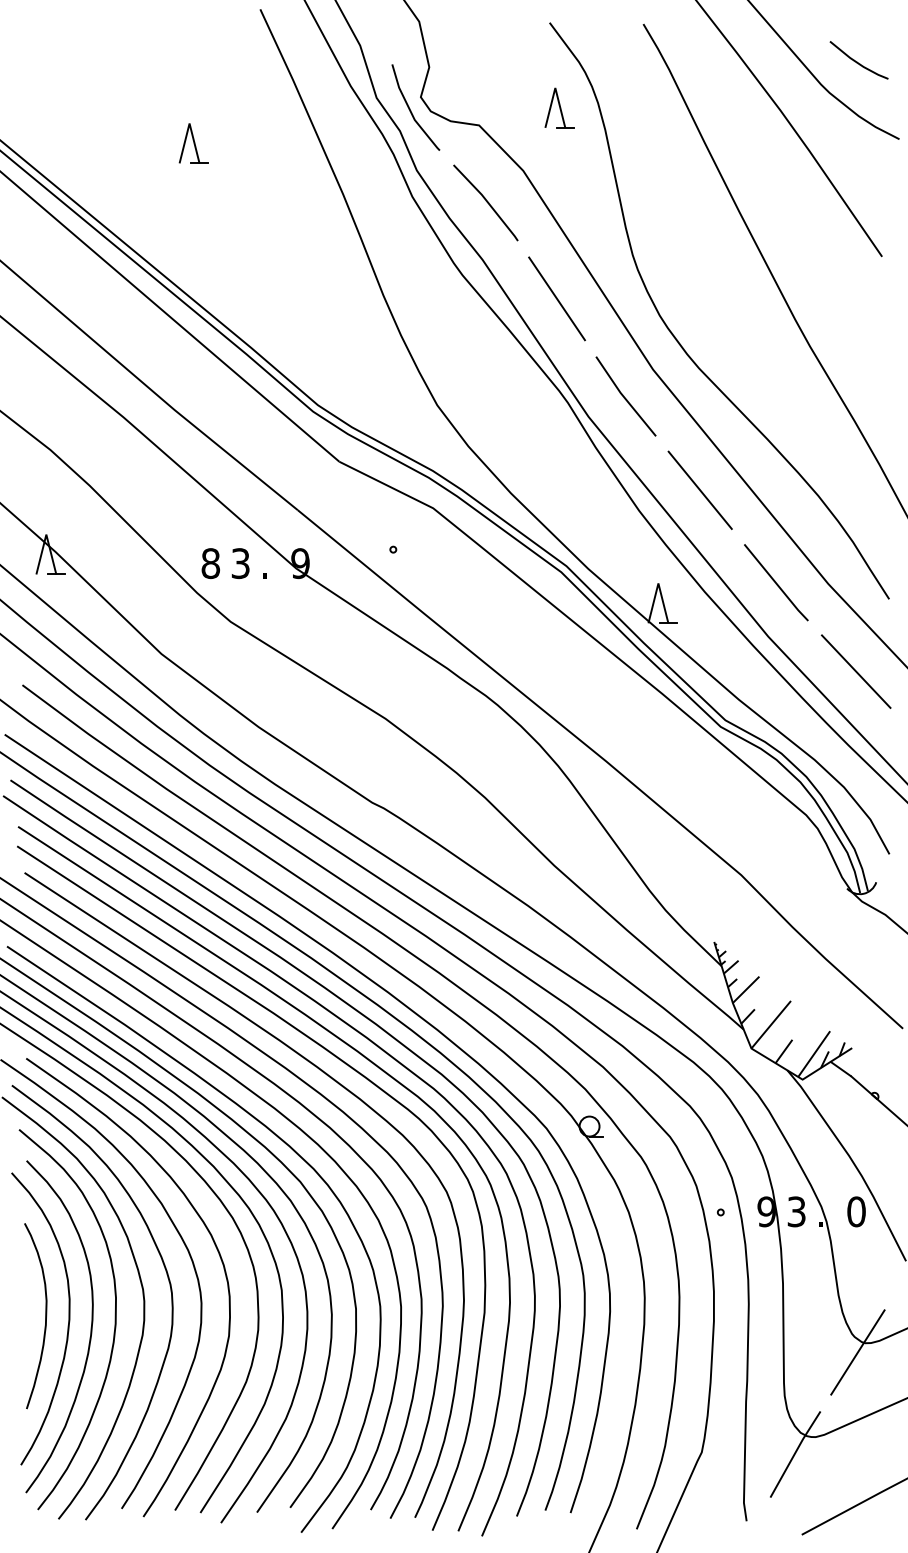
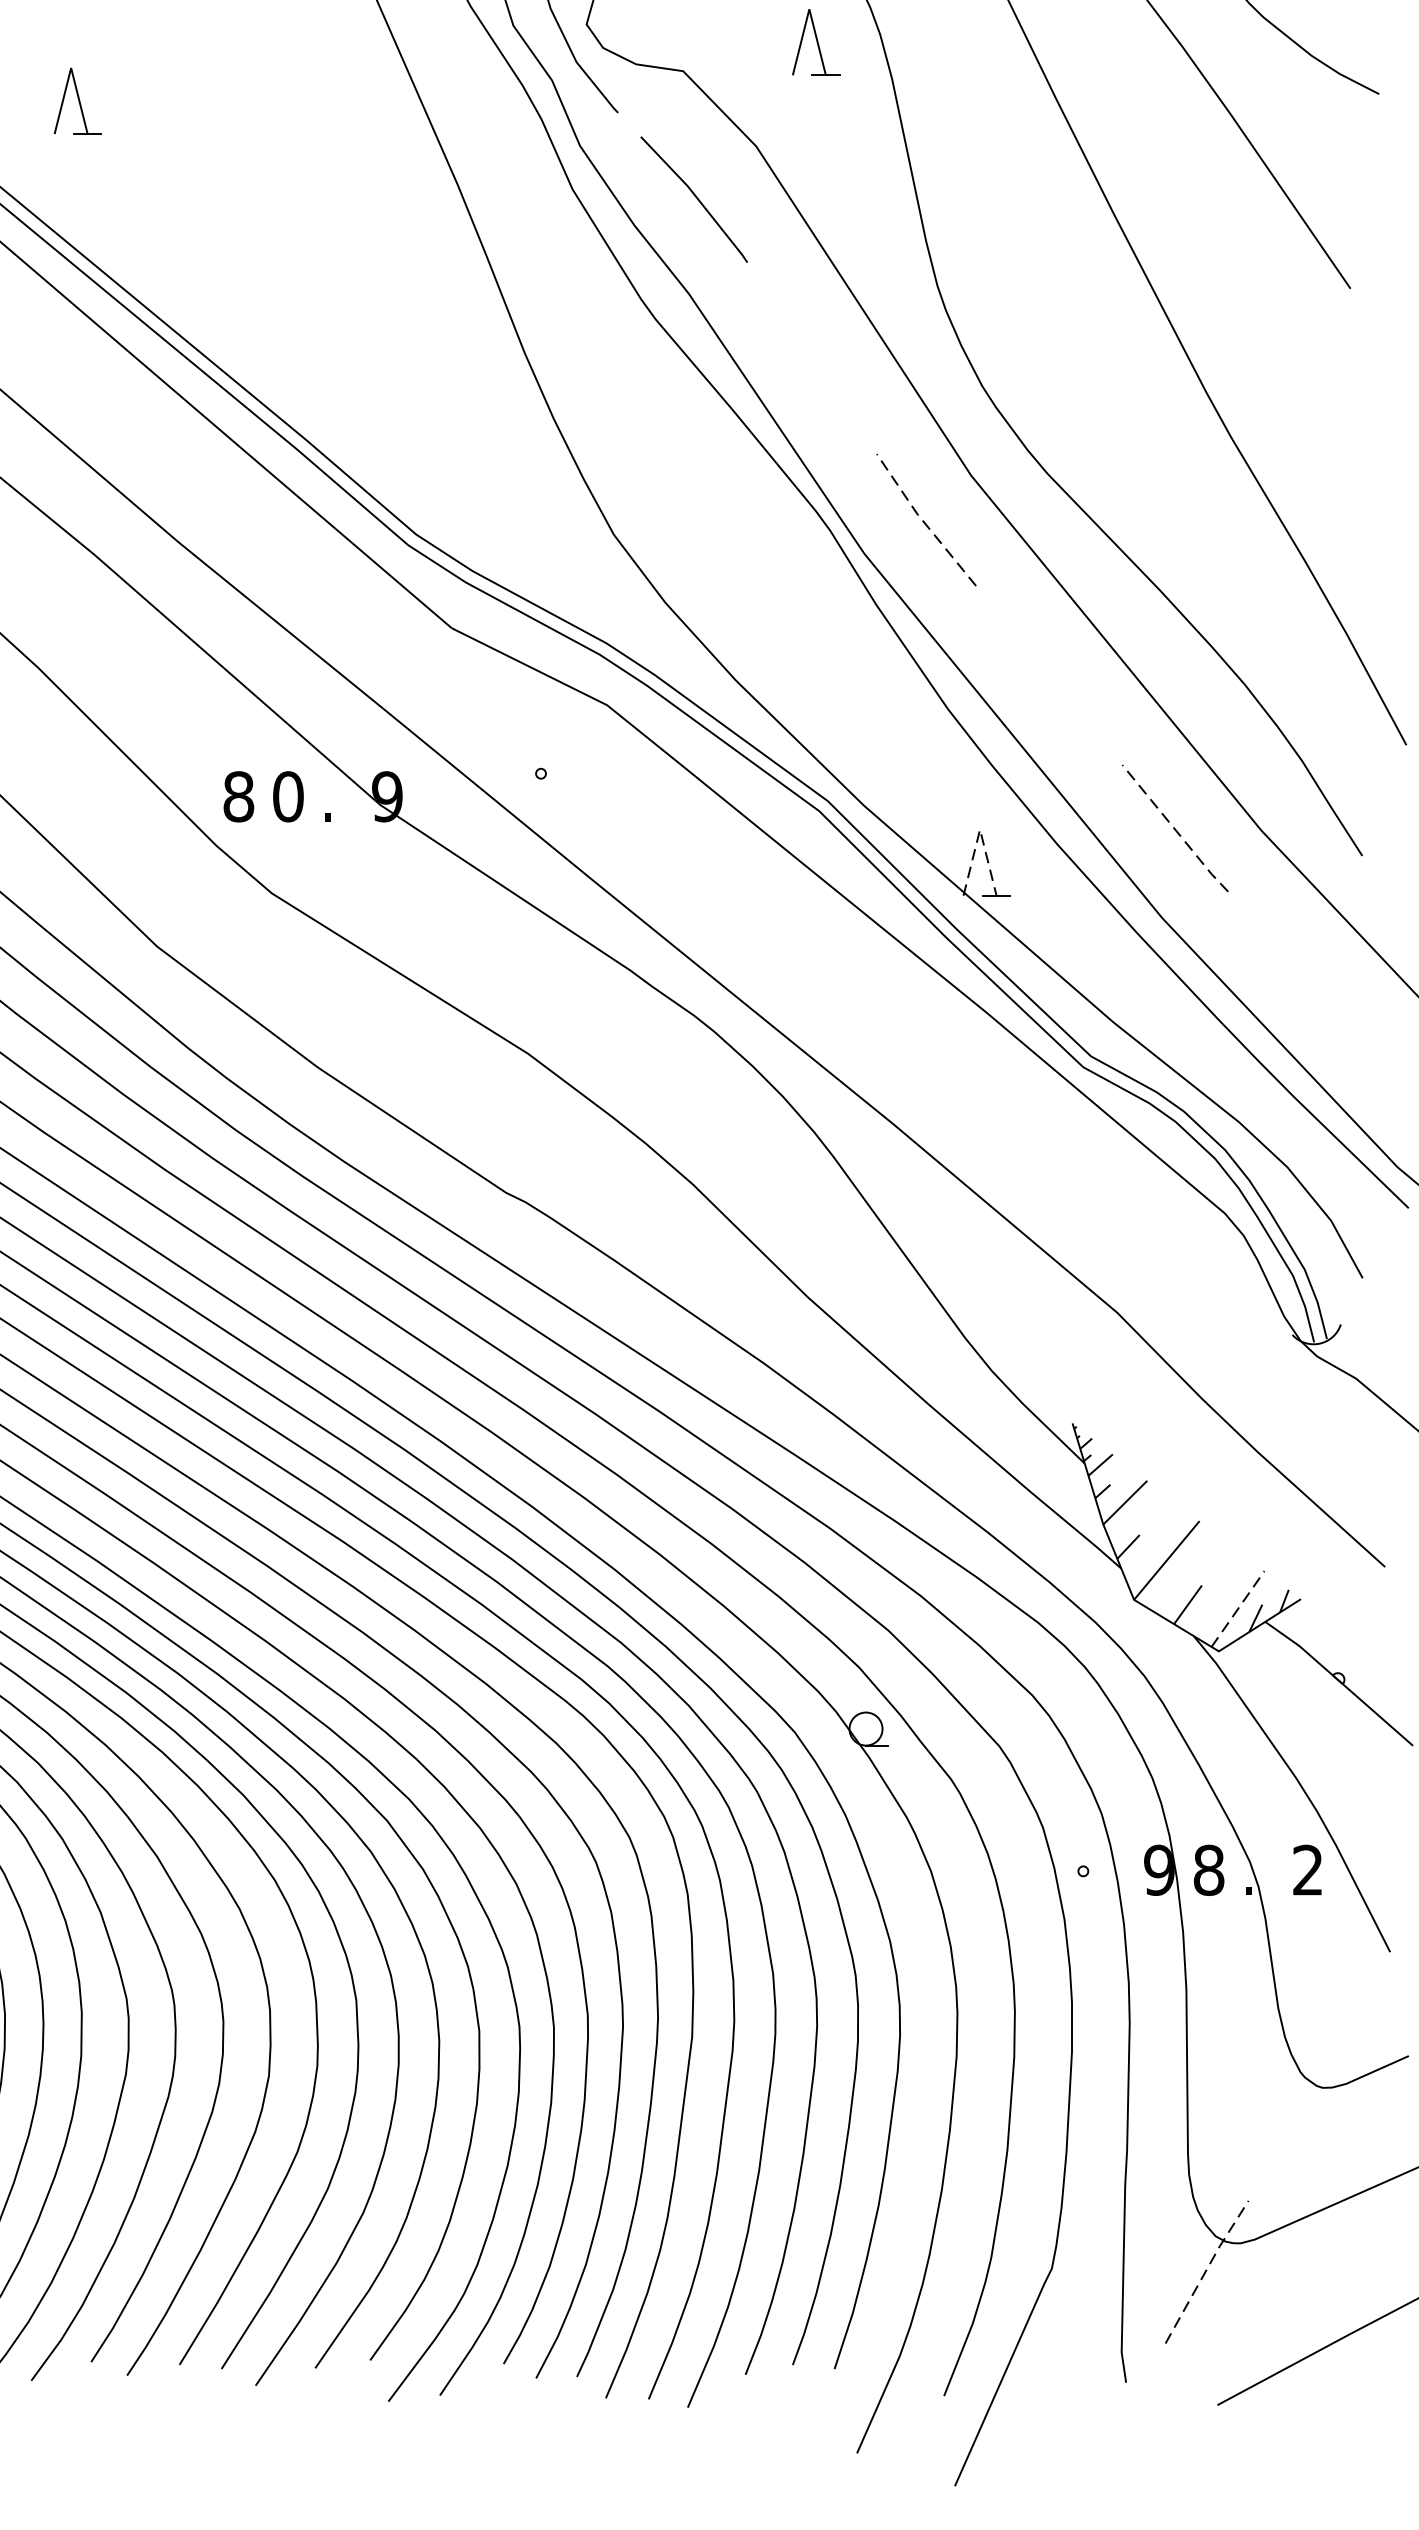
part: (193, 143) -> (77, 101), moved
line: (556, 298) -> (811, 357), removed
line: (624, 397) -> (923, 521), solid -> dashed
line: (699, 489) -> (1048, 674), removed
text: (240, 563) -> (287, 796), 3 -> 0
line: (658, 583) -> (980, 829), solid -> dashed
line: (776, 583) -> (1175, 829), solid -> dashed
line: (856, 671) -> (1308, 975), removed
line: (814, 1054) -> (1238, 1609), solid -> dashed
text: (796, 1211) -> (1208, 1869), 3 -> 8
text: (856, 1211) -> (1308, 1869), 0 -> 2
line: (857, 1352) -> (1309, 2103), removed
line: (795, 1453) -> (1207, 2270), solid -> dashed

